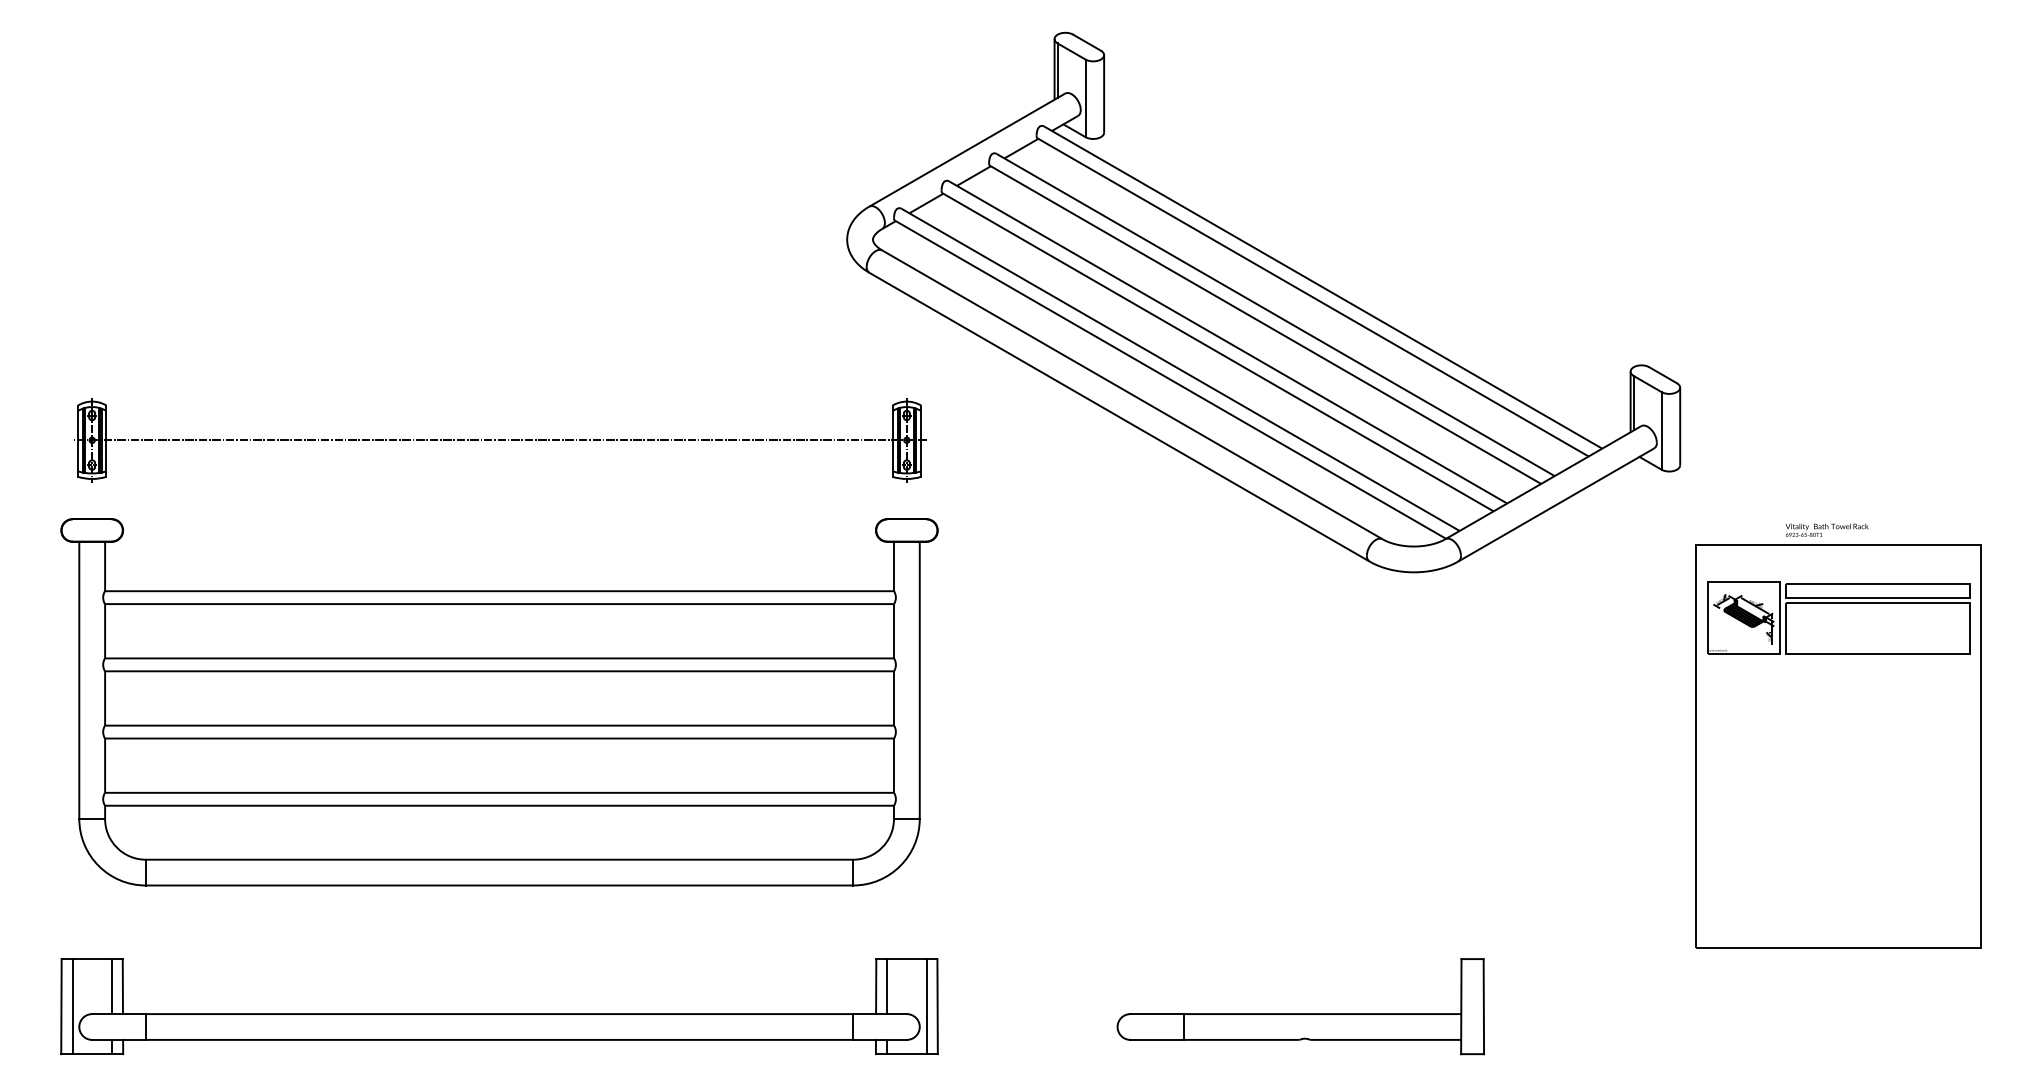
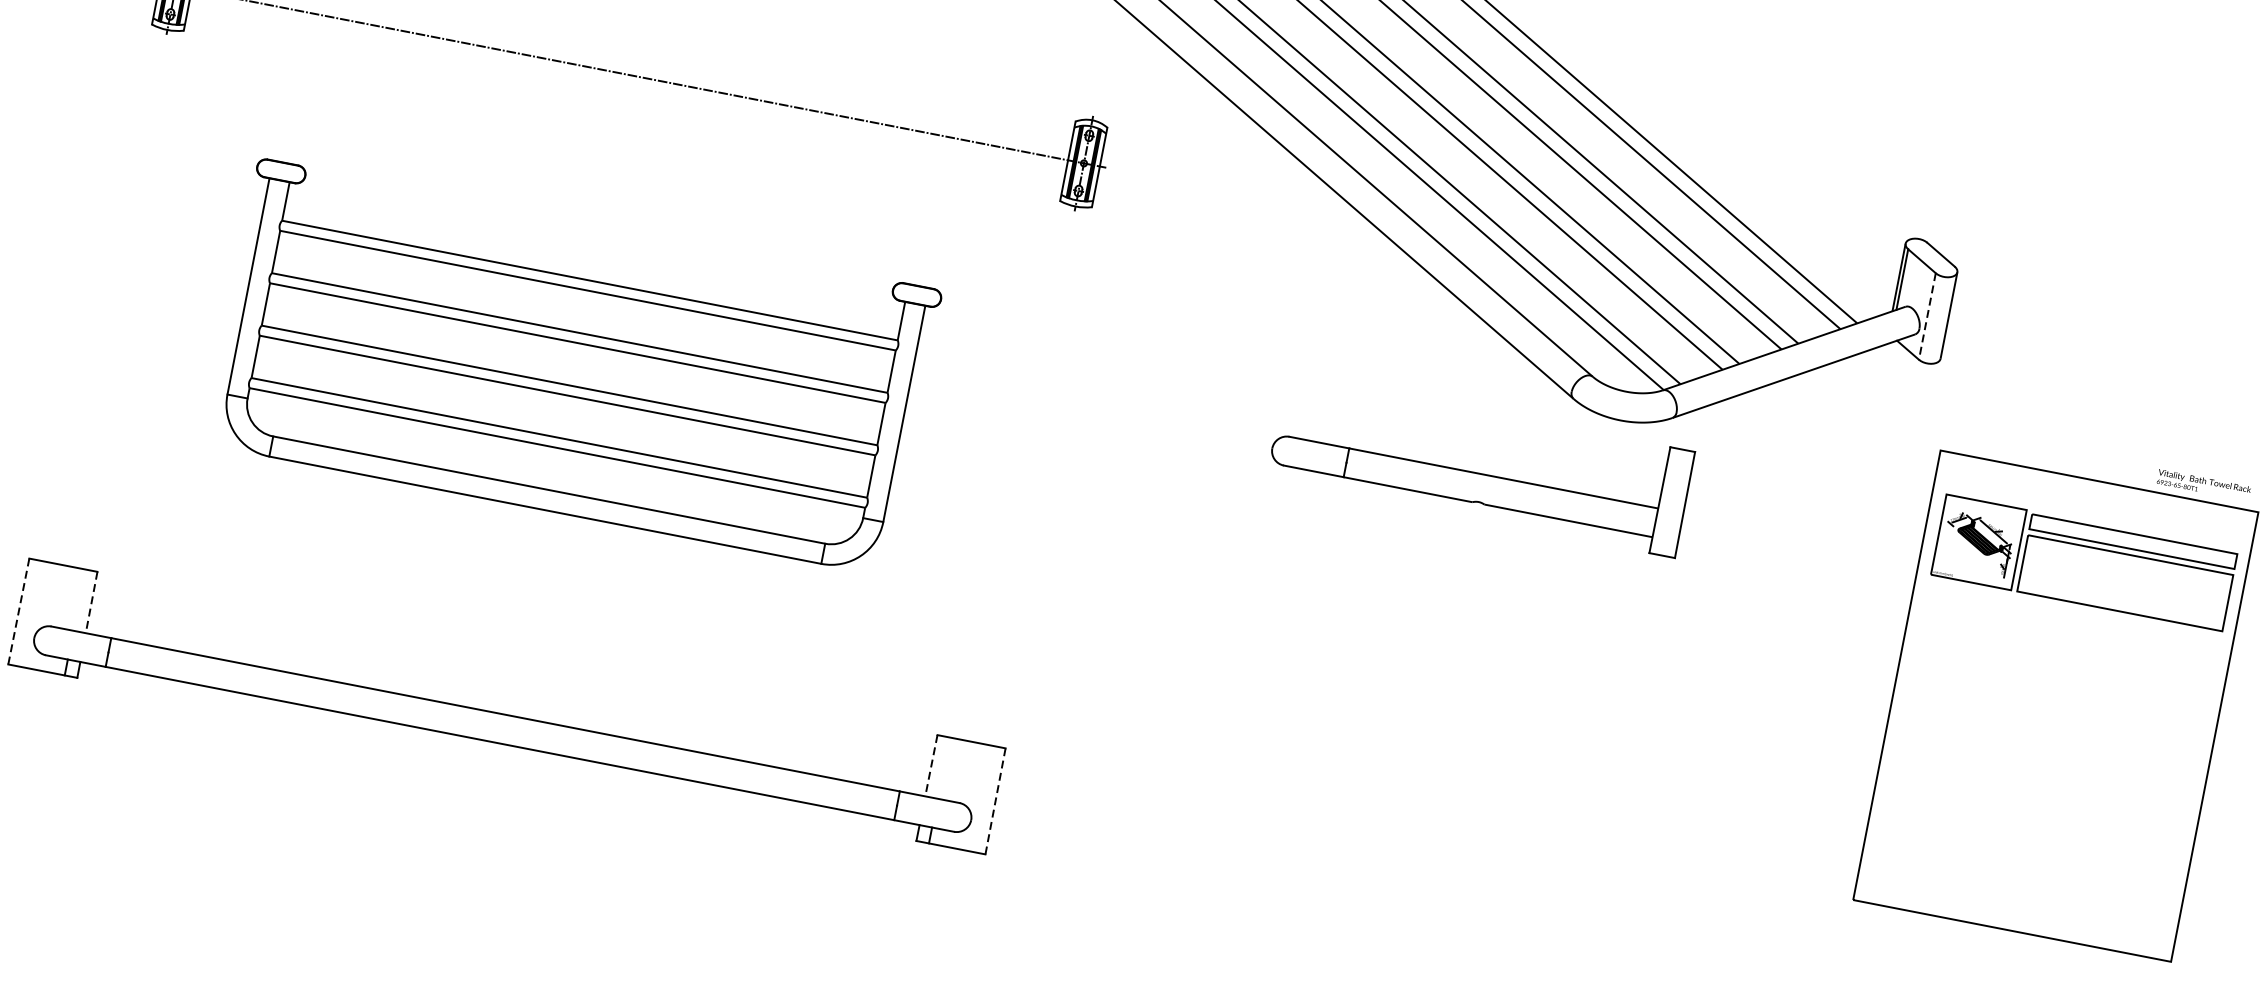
line: (1661, 430) -> (1927, 315), solid -> dashed
text: (1826, 529) -> (2203, 484), moved
part: (499, 702) -> (573, 367), size x0.7
line: (111, 986) -> (78, 599), removed
line: (887, 986) -> (944, 768), removed
line: (122, 987) -> (91, 603), solid -> dashed
line: (876, 987) -> (931, 766), solid -> dashed
line: (61, 1006) -> (18, 611), solid -> dashed
line: (72, 1006) -> (31, 613), removed
line: (926, 1006) -> (983, 798), removed
line: (937, 1006) -> (995, 801), solid -> dashed
part: (1300, 1013) -> (1479, 472), moved

